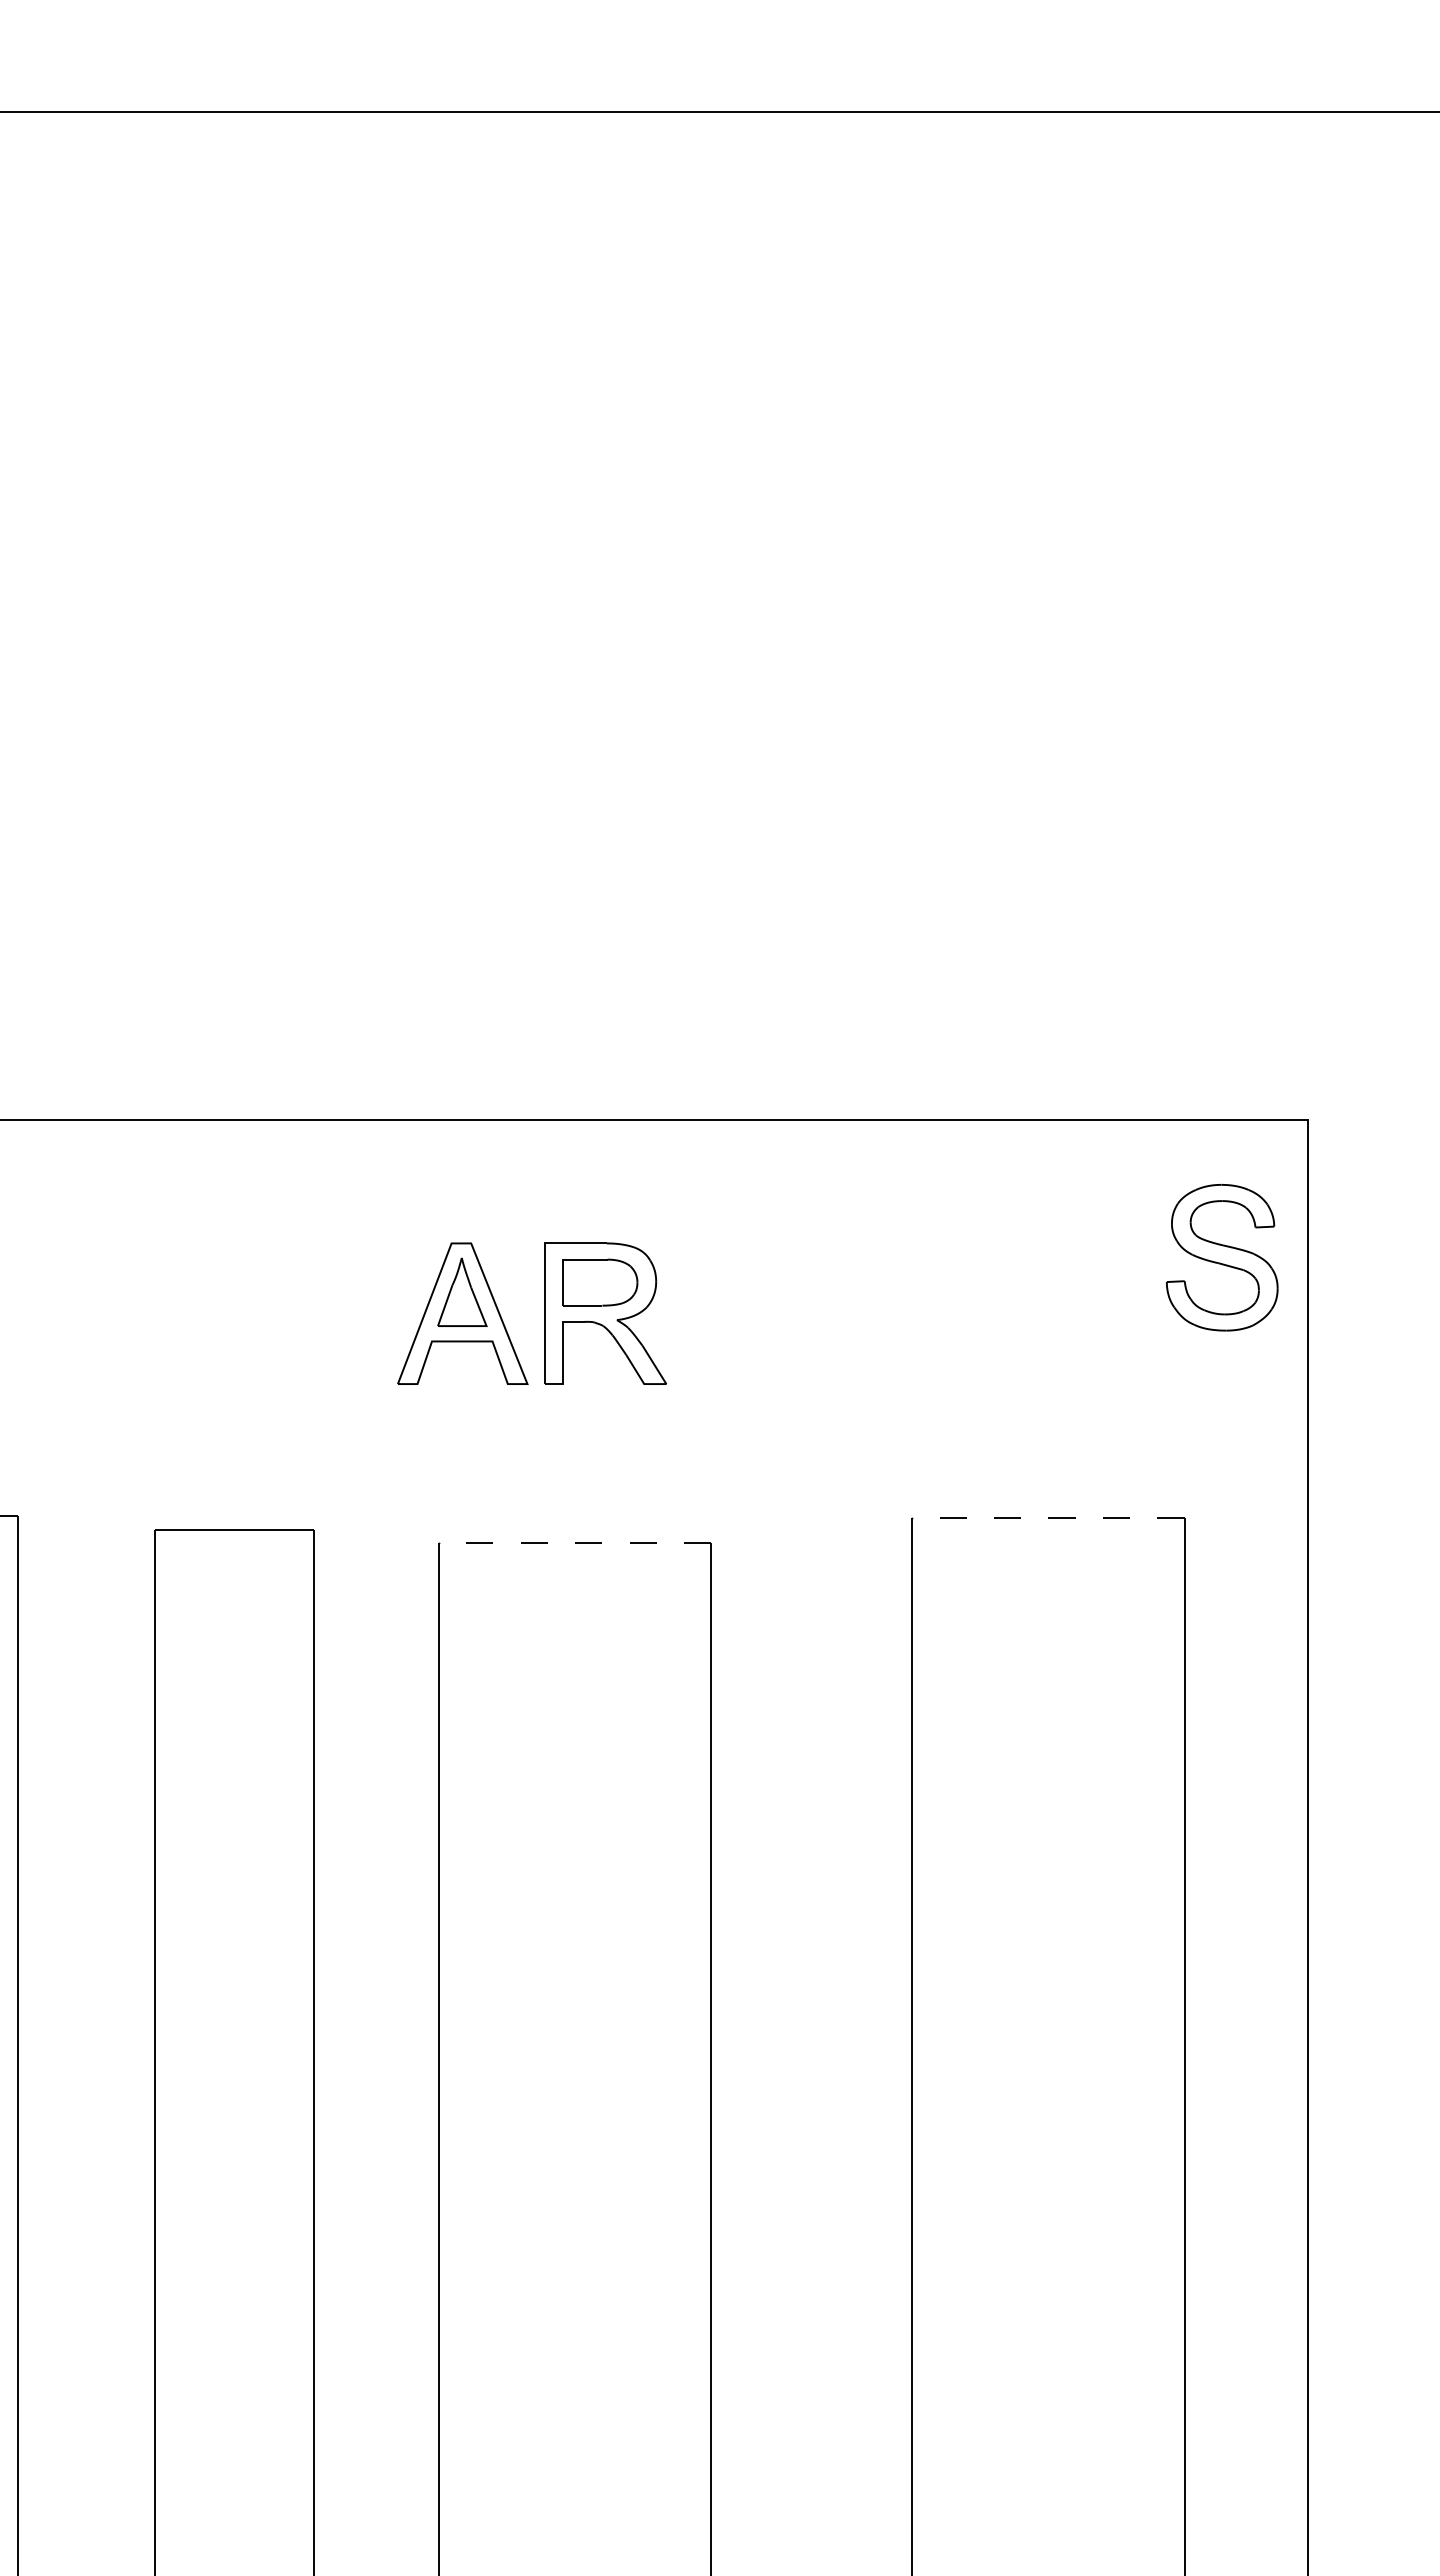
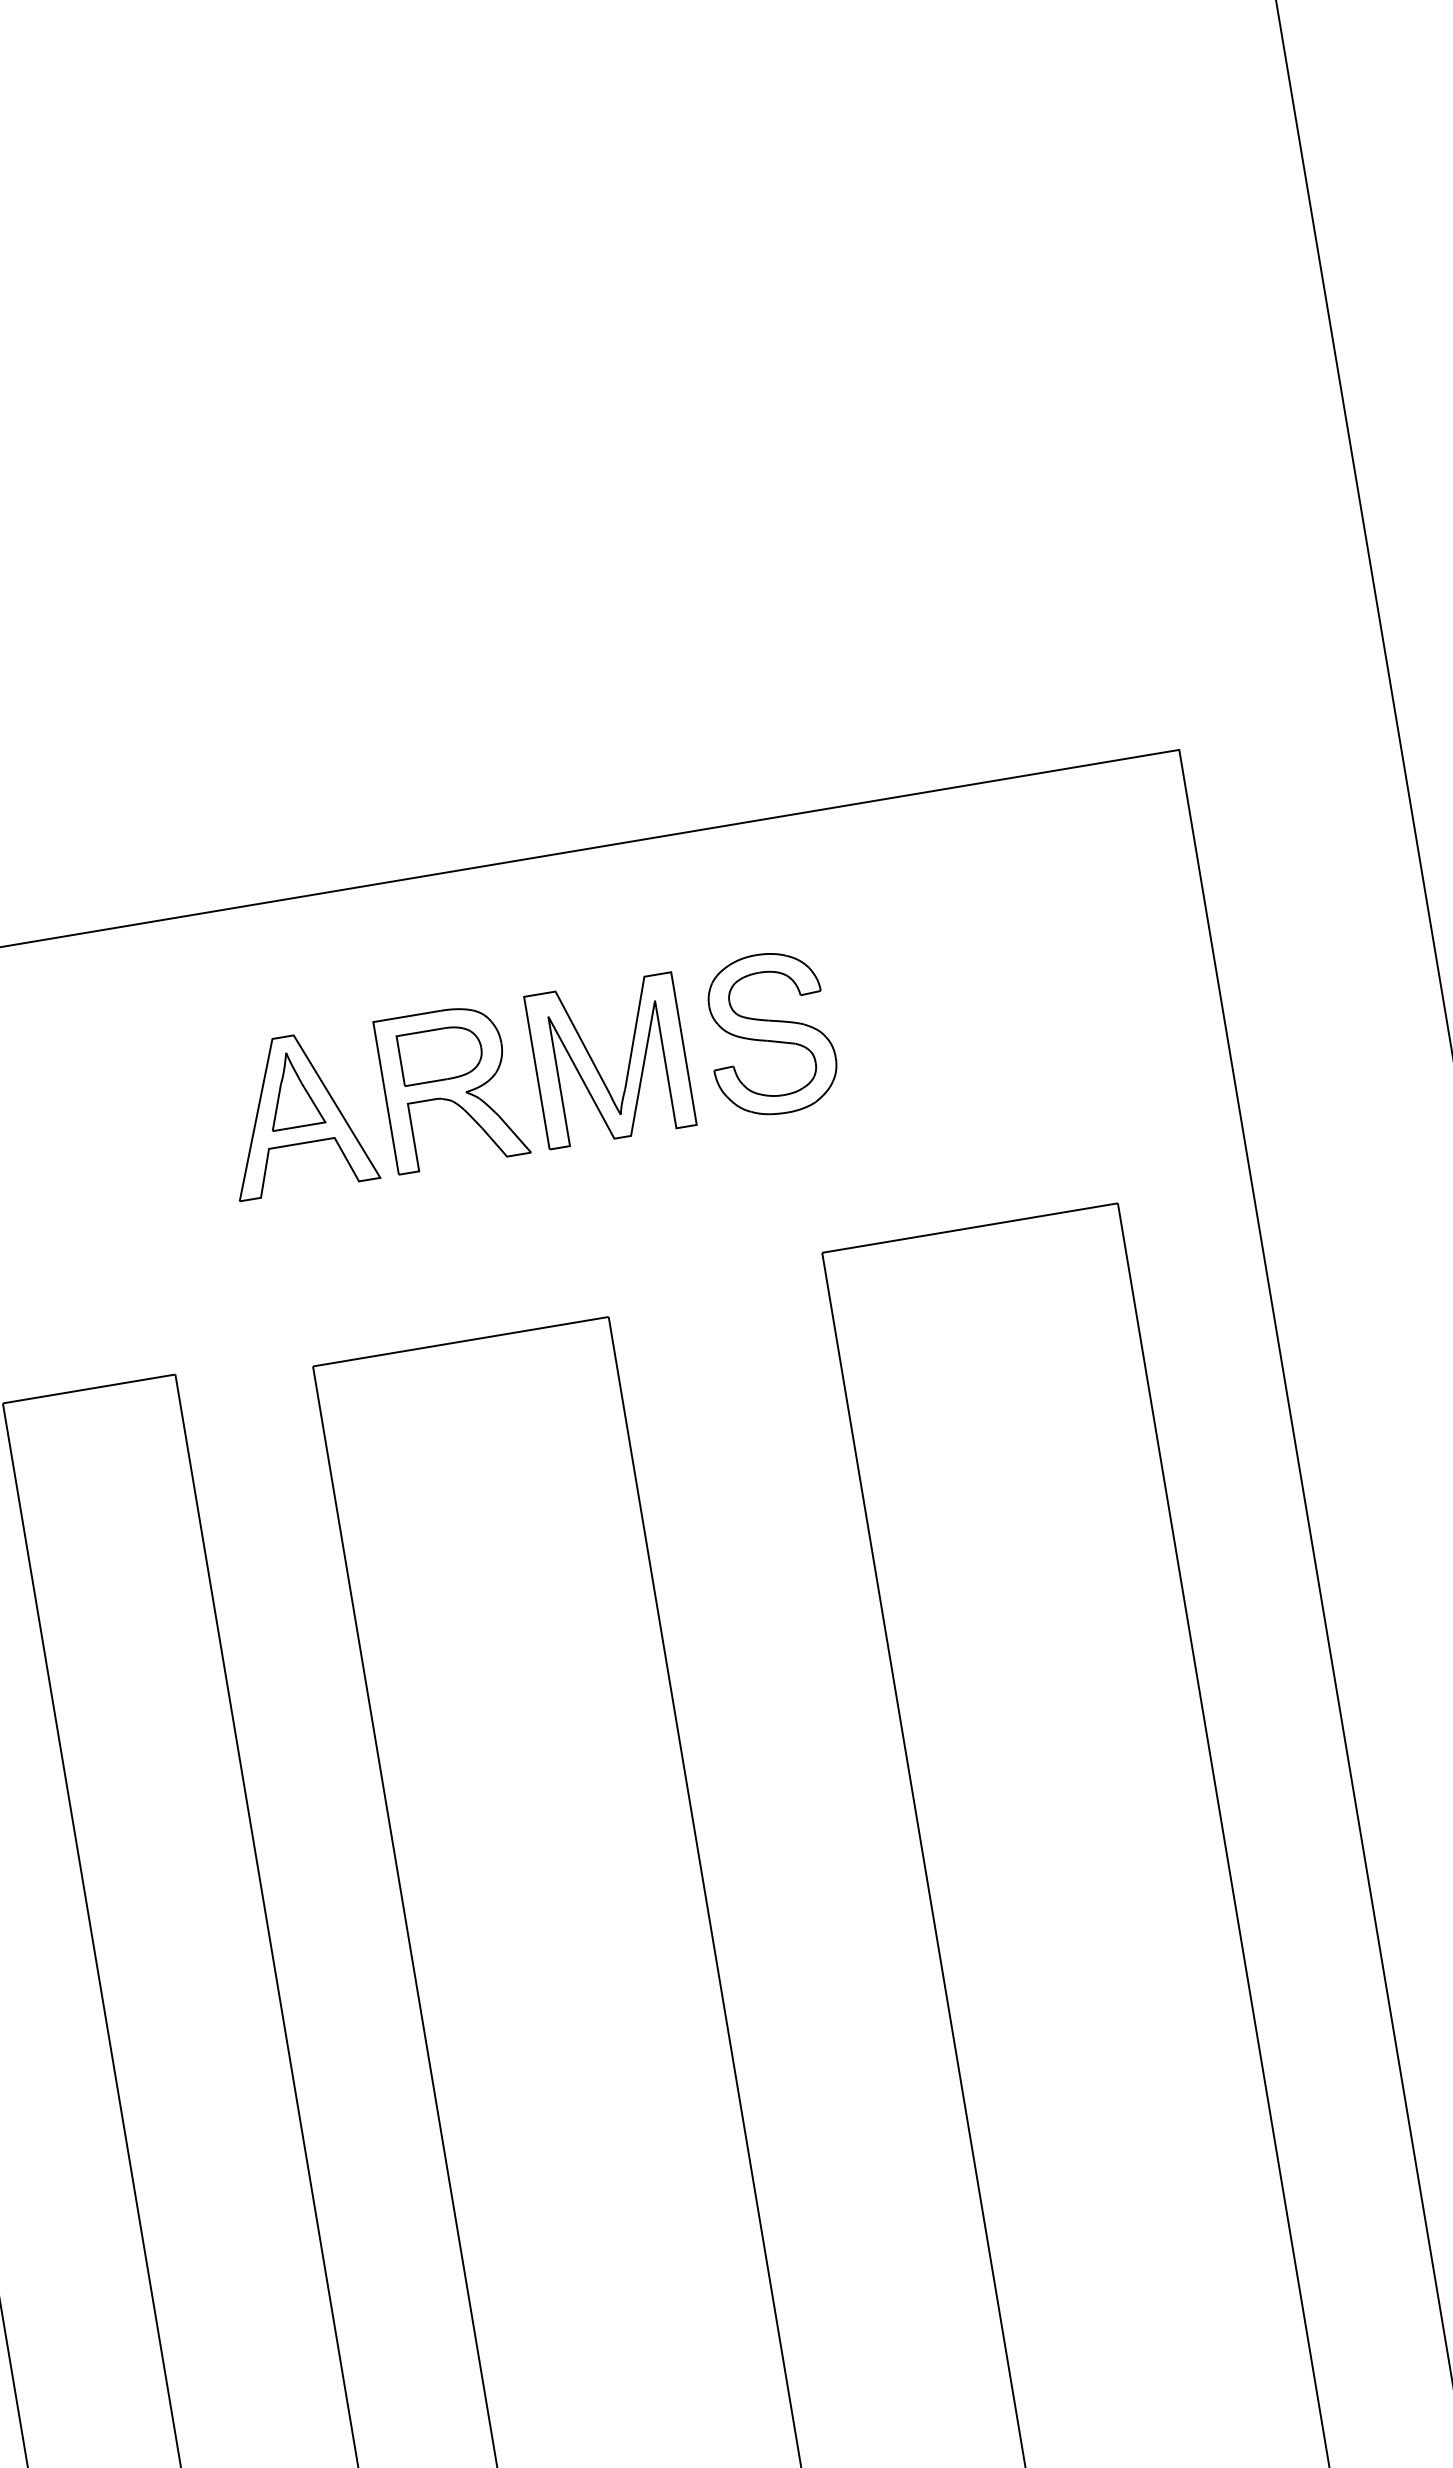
part: (1222, 1257) -> (770, 1033), moved
part: (738, 1317) -> (597, 1067), added
line: (1047, 1517) -> (969, 1228), dashed -> solid
line: (574, 1543) -> (460, 1342), dashed -> solid

